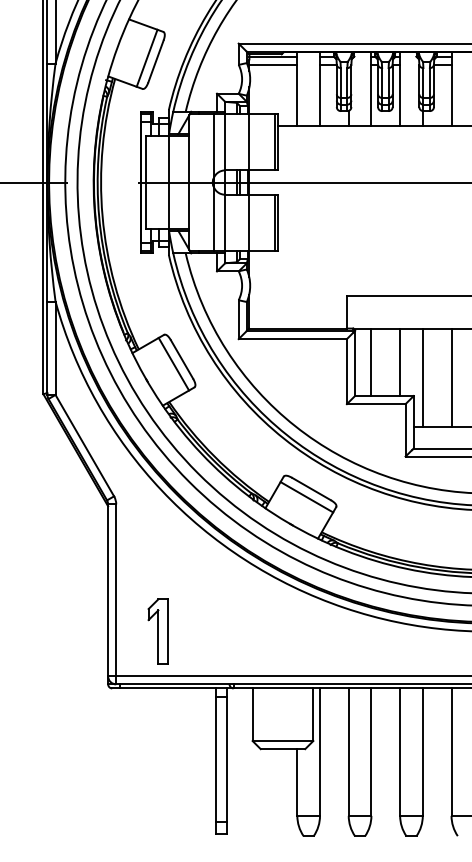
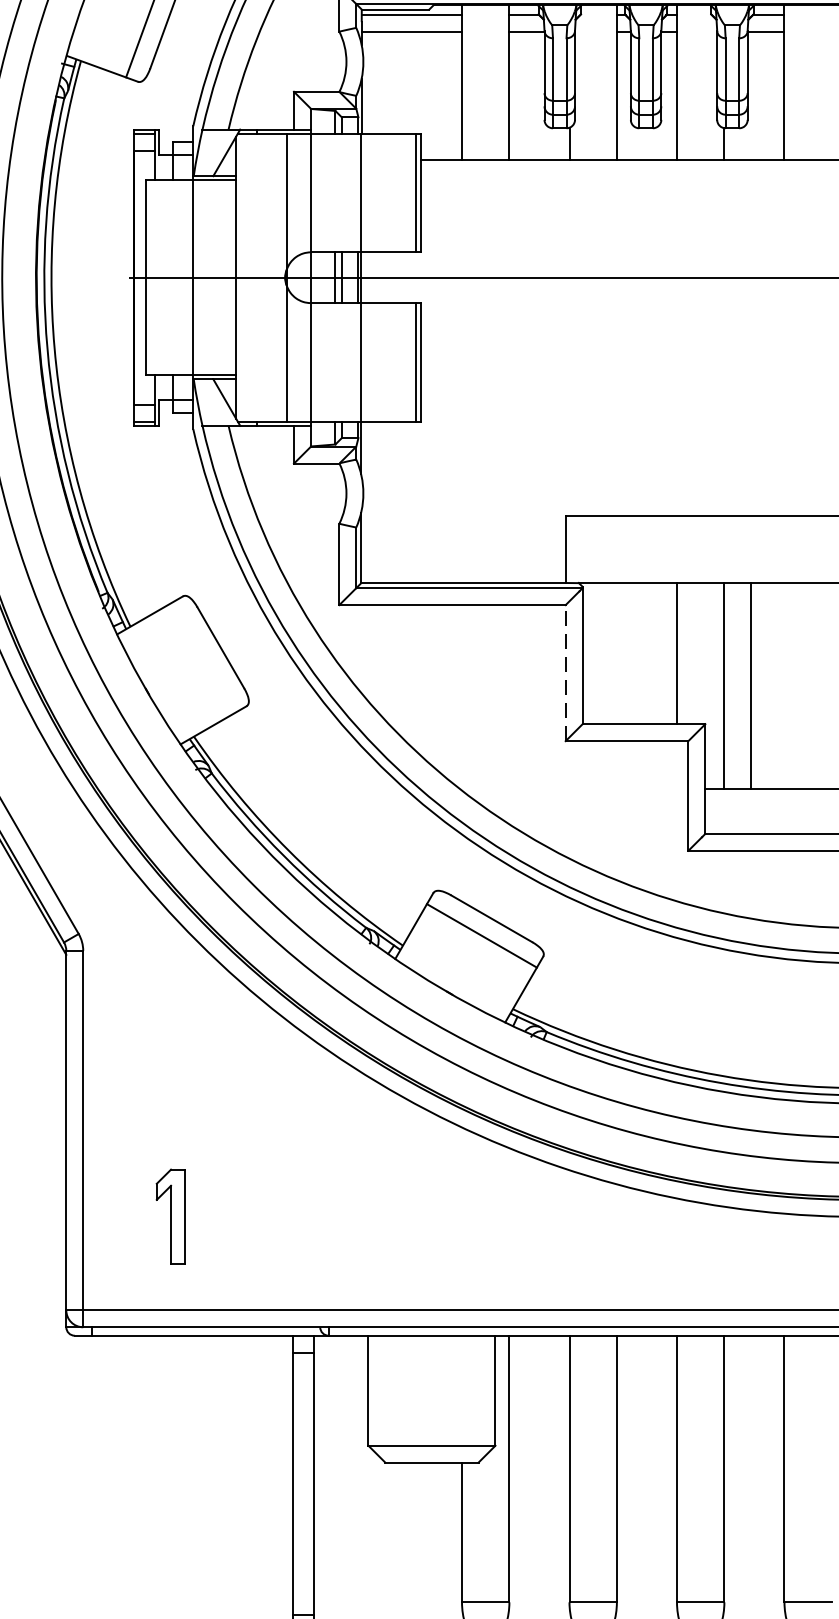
line: (371, 362) -> (617, 654), removed
line: (173, 363) -> (202, 656), removed
line: (346, 371) -> (564, 672), solid -> dashed
line: (451, 377) -> (750, 685), moved
part: (157, 631) -> (169, 1216), size x0.7

